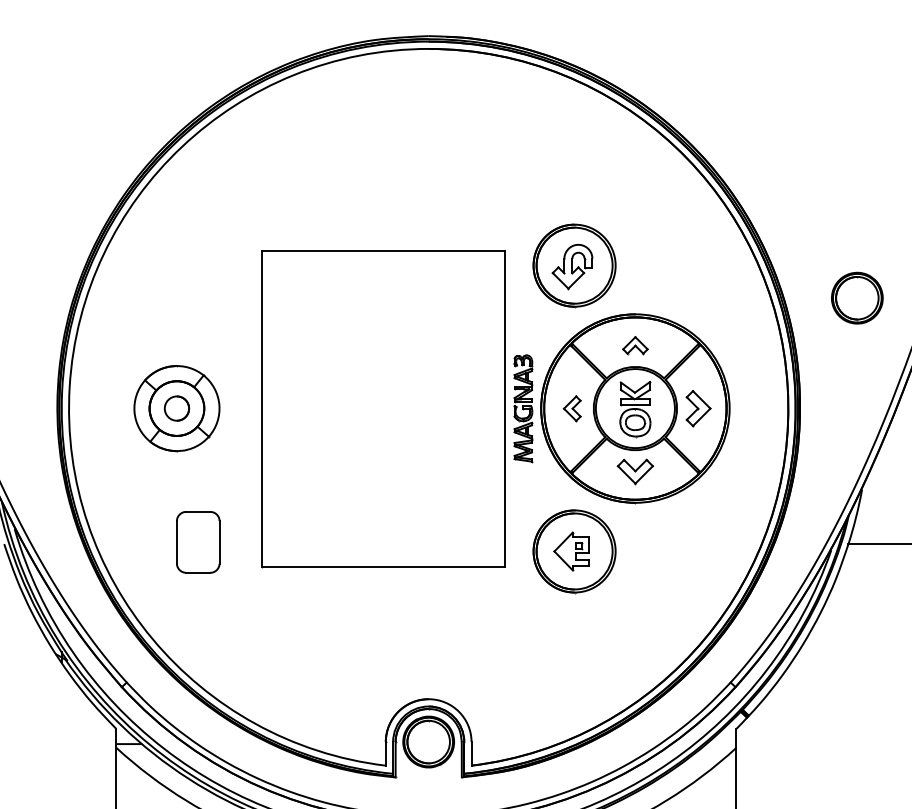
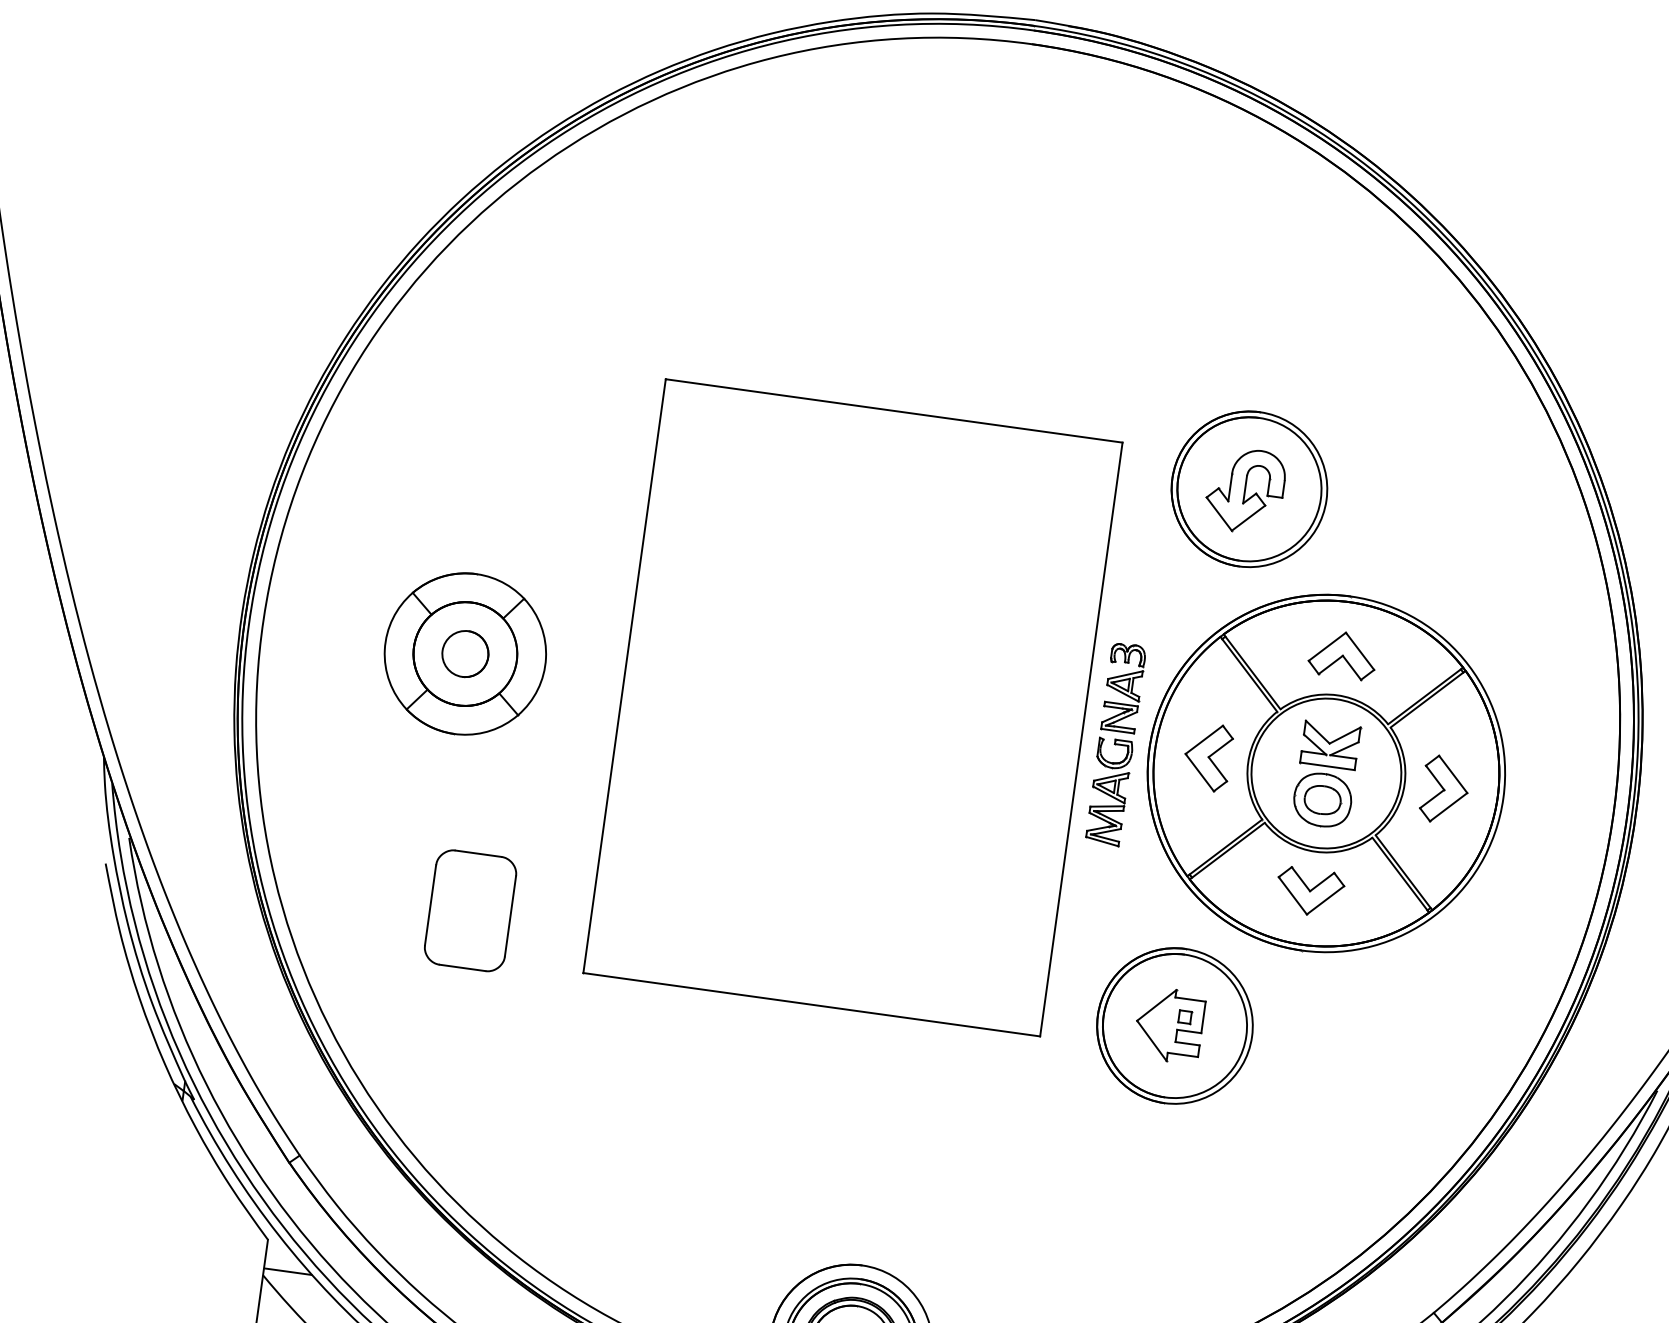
part: (635, 345) -> (1343, 655), size x1.43
part: (572, 408) -> (1208, 756), size x1.43

